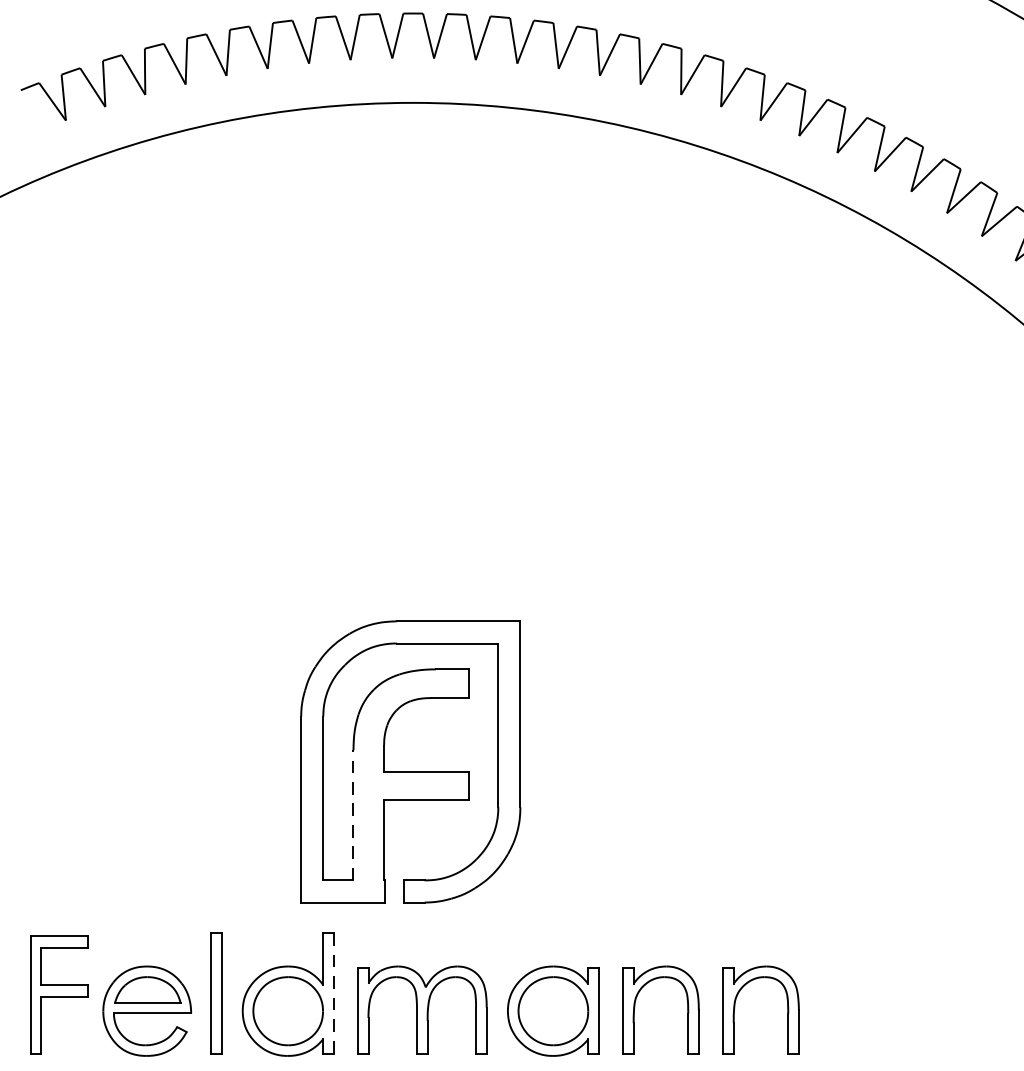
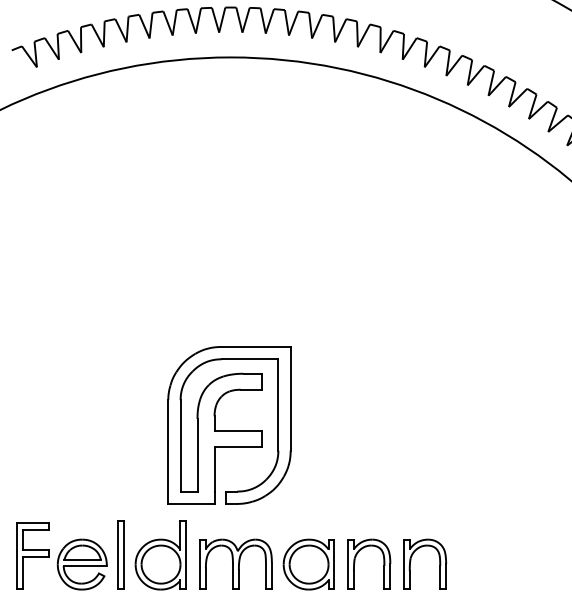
line: (353, 814) -> (197, 454), dashed -> solid
line: (333, 993) -> (186, 554), dashed -> solid

